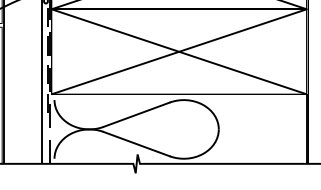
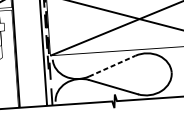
line: (137, 114) -> (112, 65), solid -> dashed

